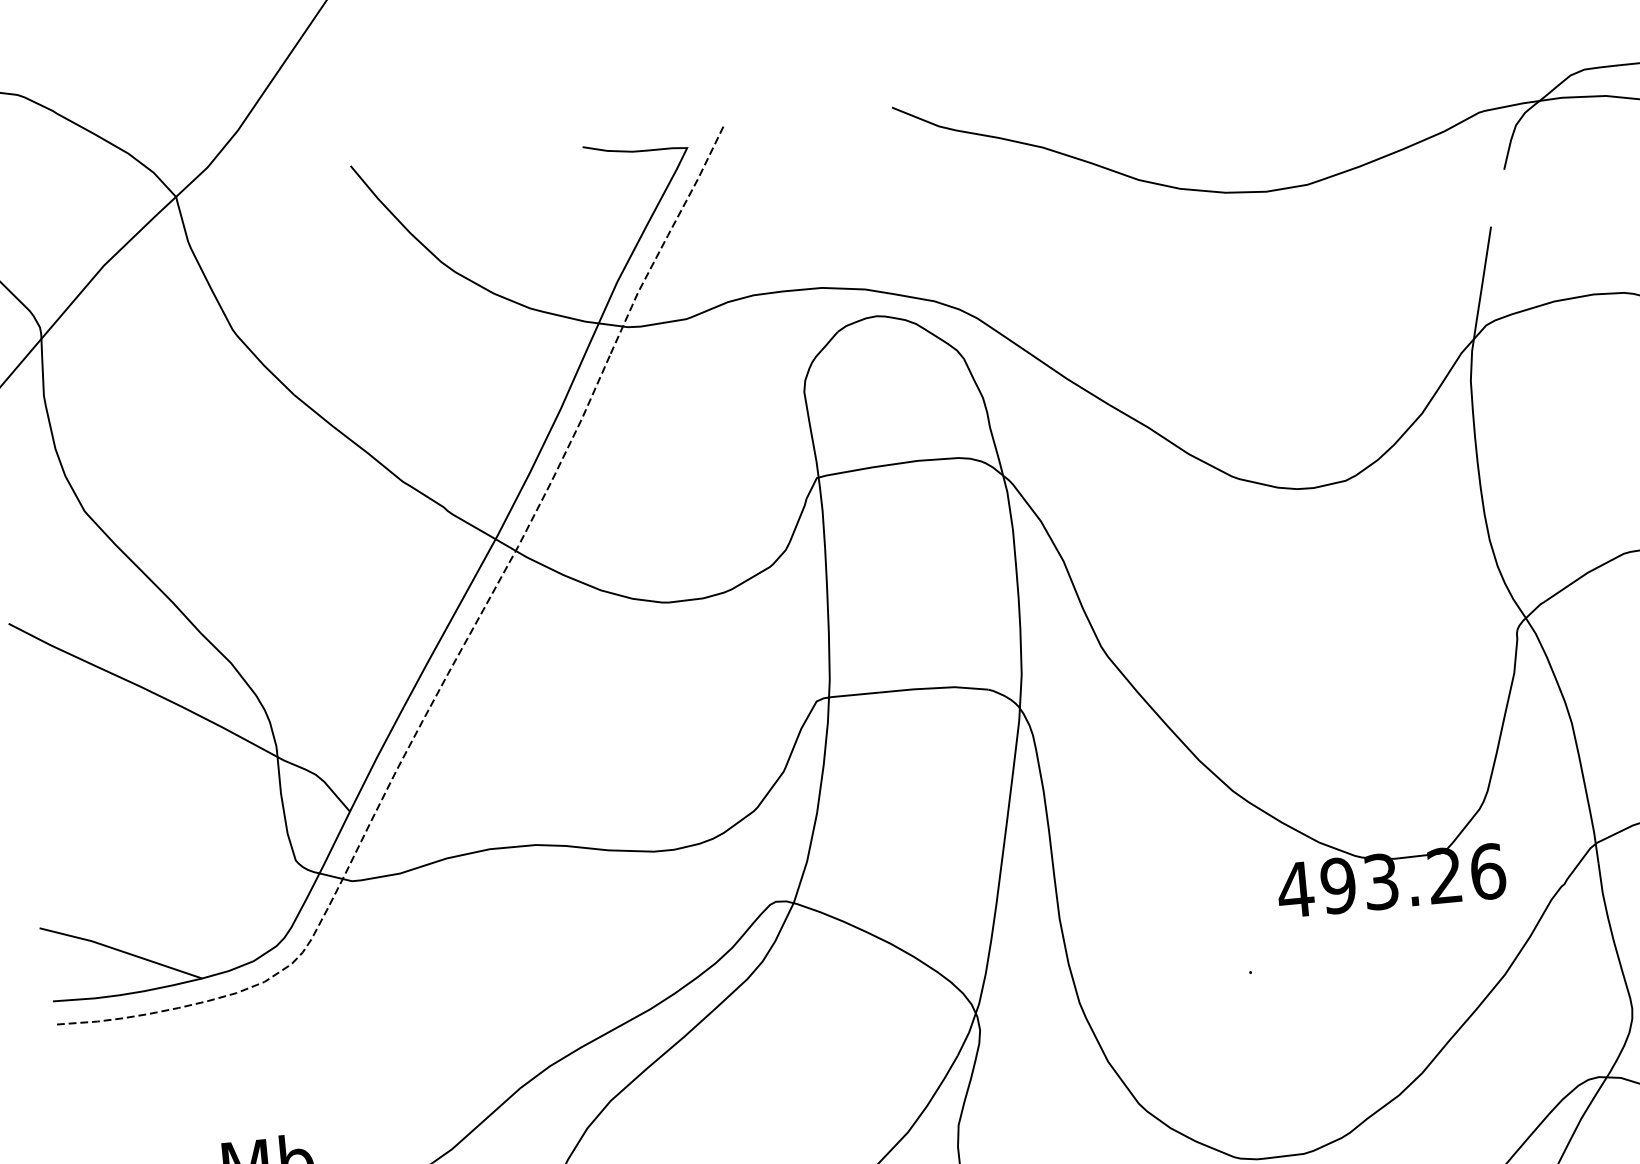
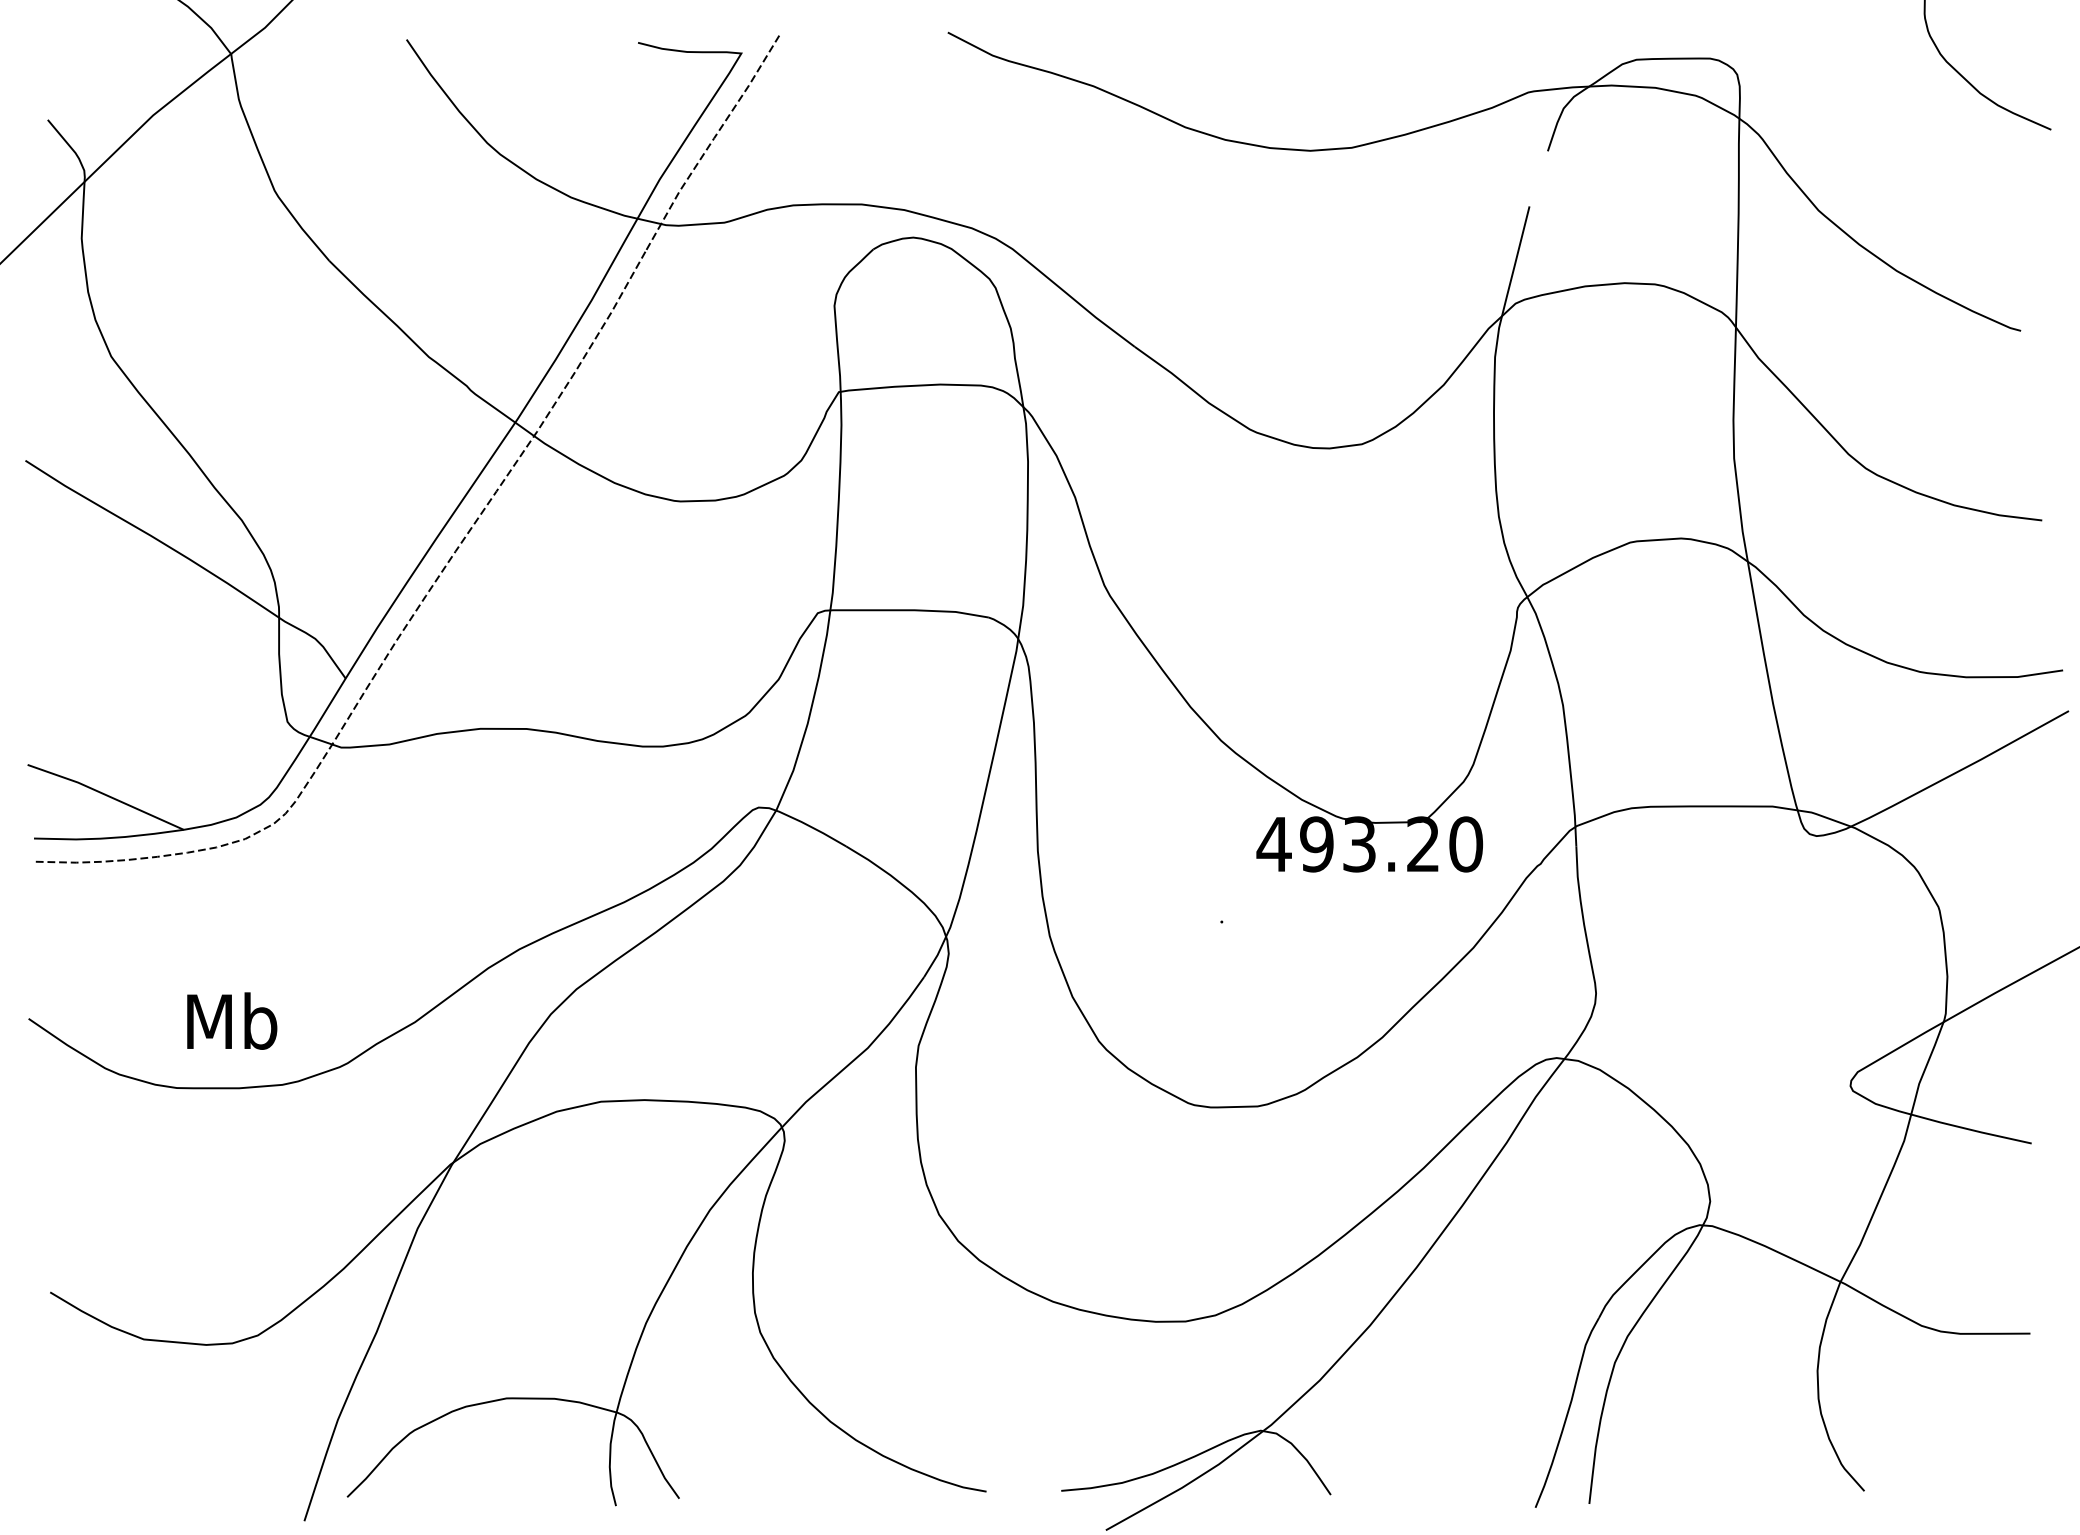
text: (1488, 871) -> (1466, 844), 493.26 -> 493.20

